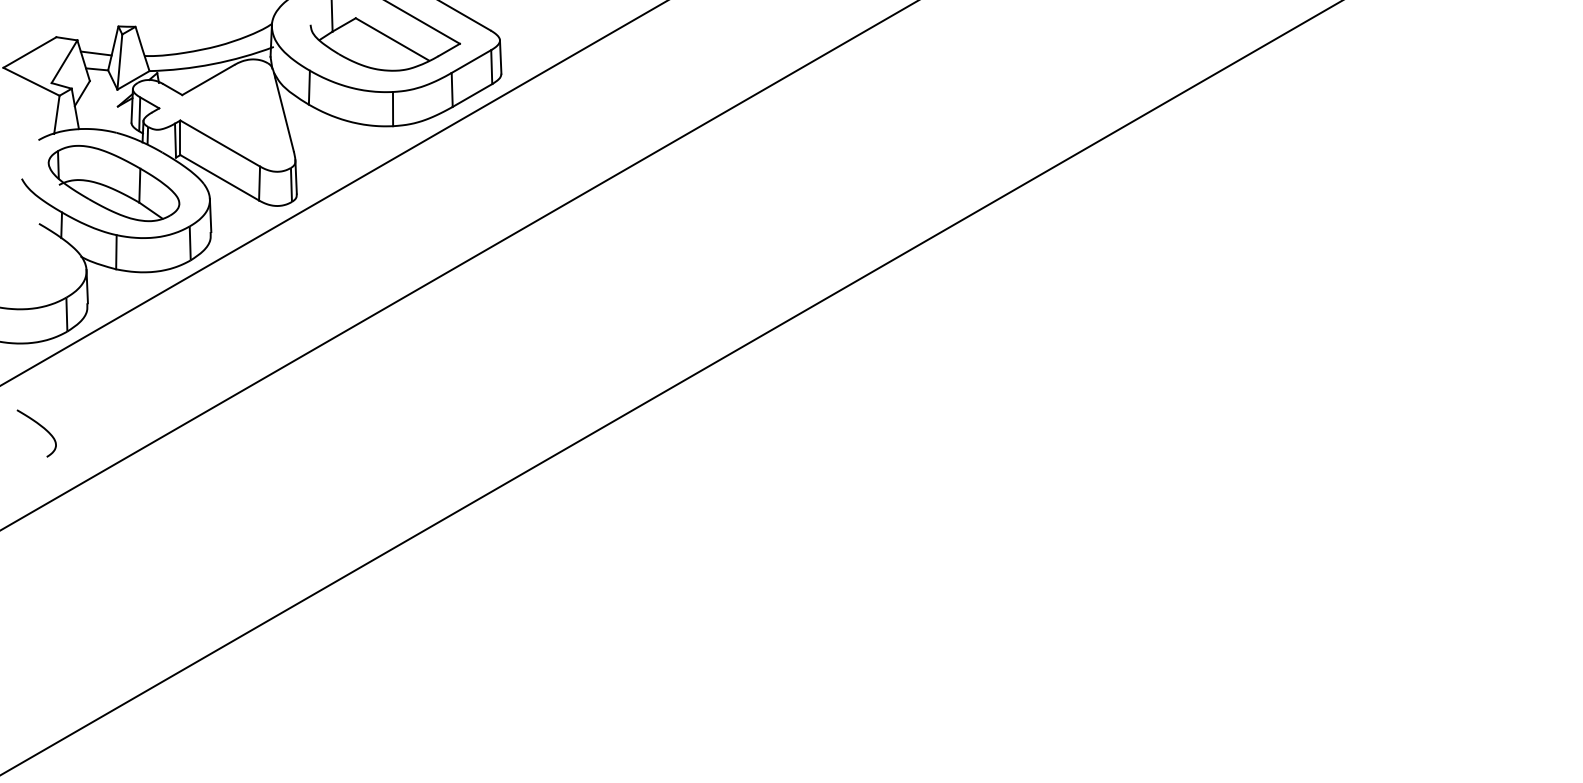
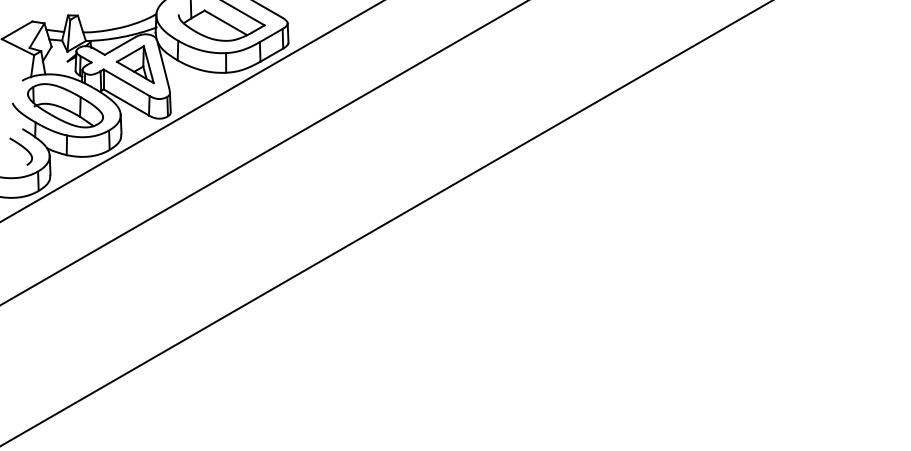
part: (233, 111) -> (134, 64), added
curve: (41, 427) -> (23, 148), moved

